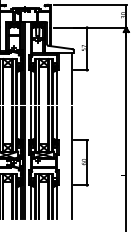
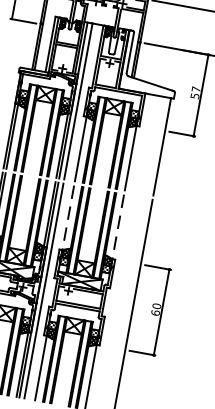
line: (30, 124) -> (67, 219), solid -> dashed
line: (57, 124) -> (118, 229), solid -> dashed

